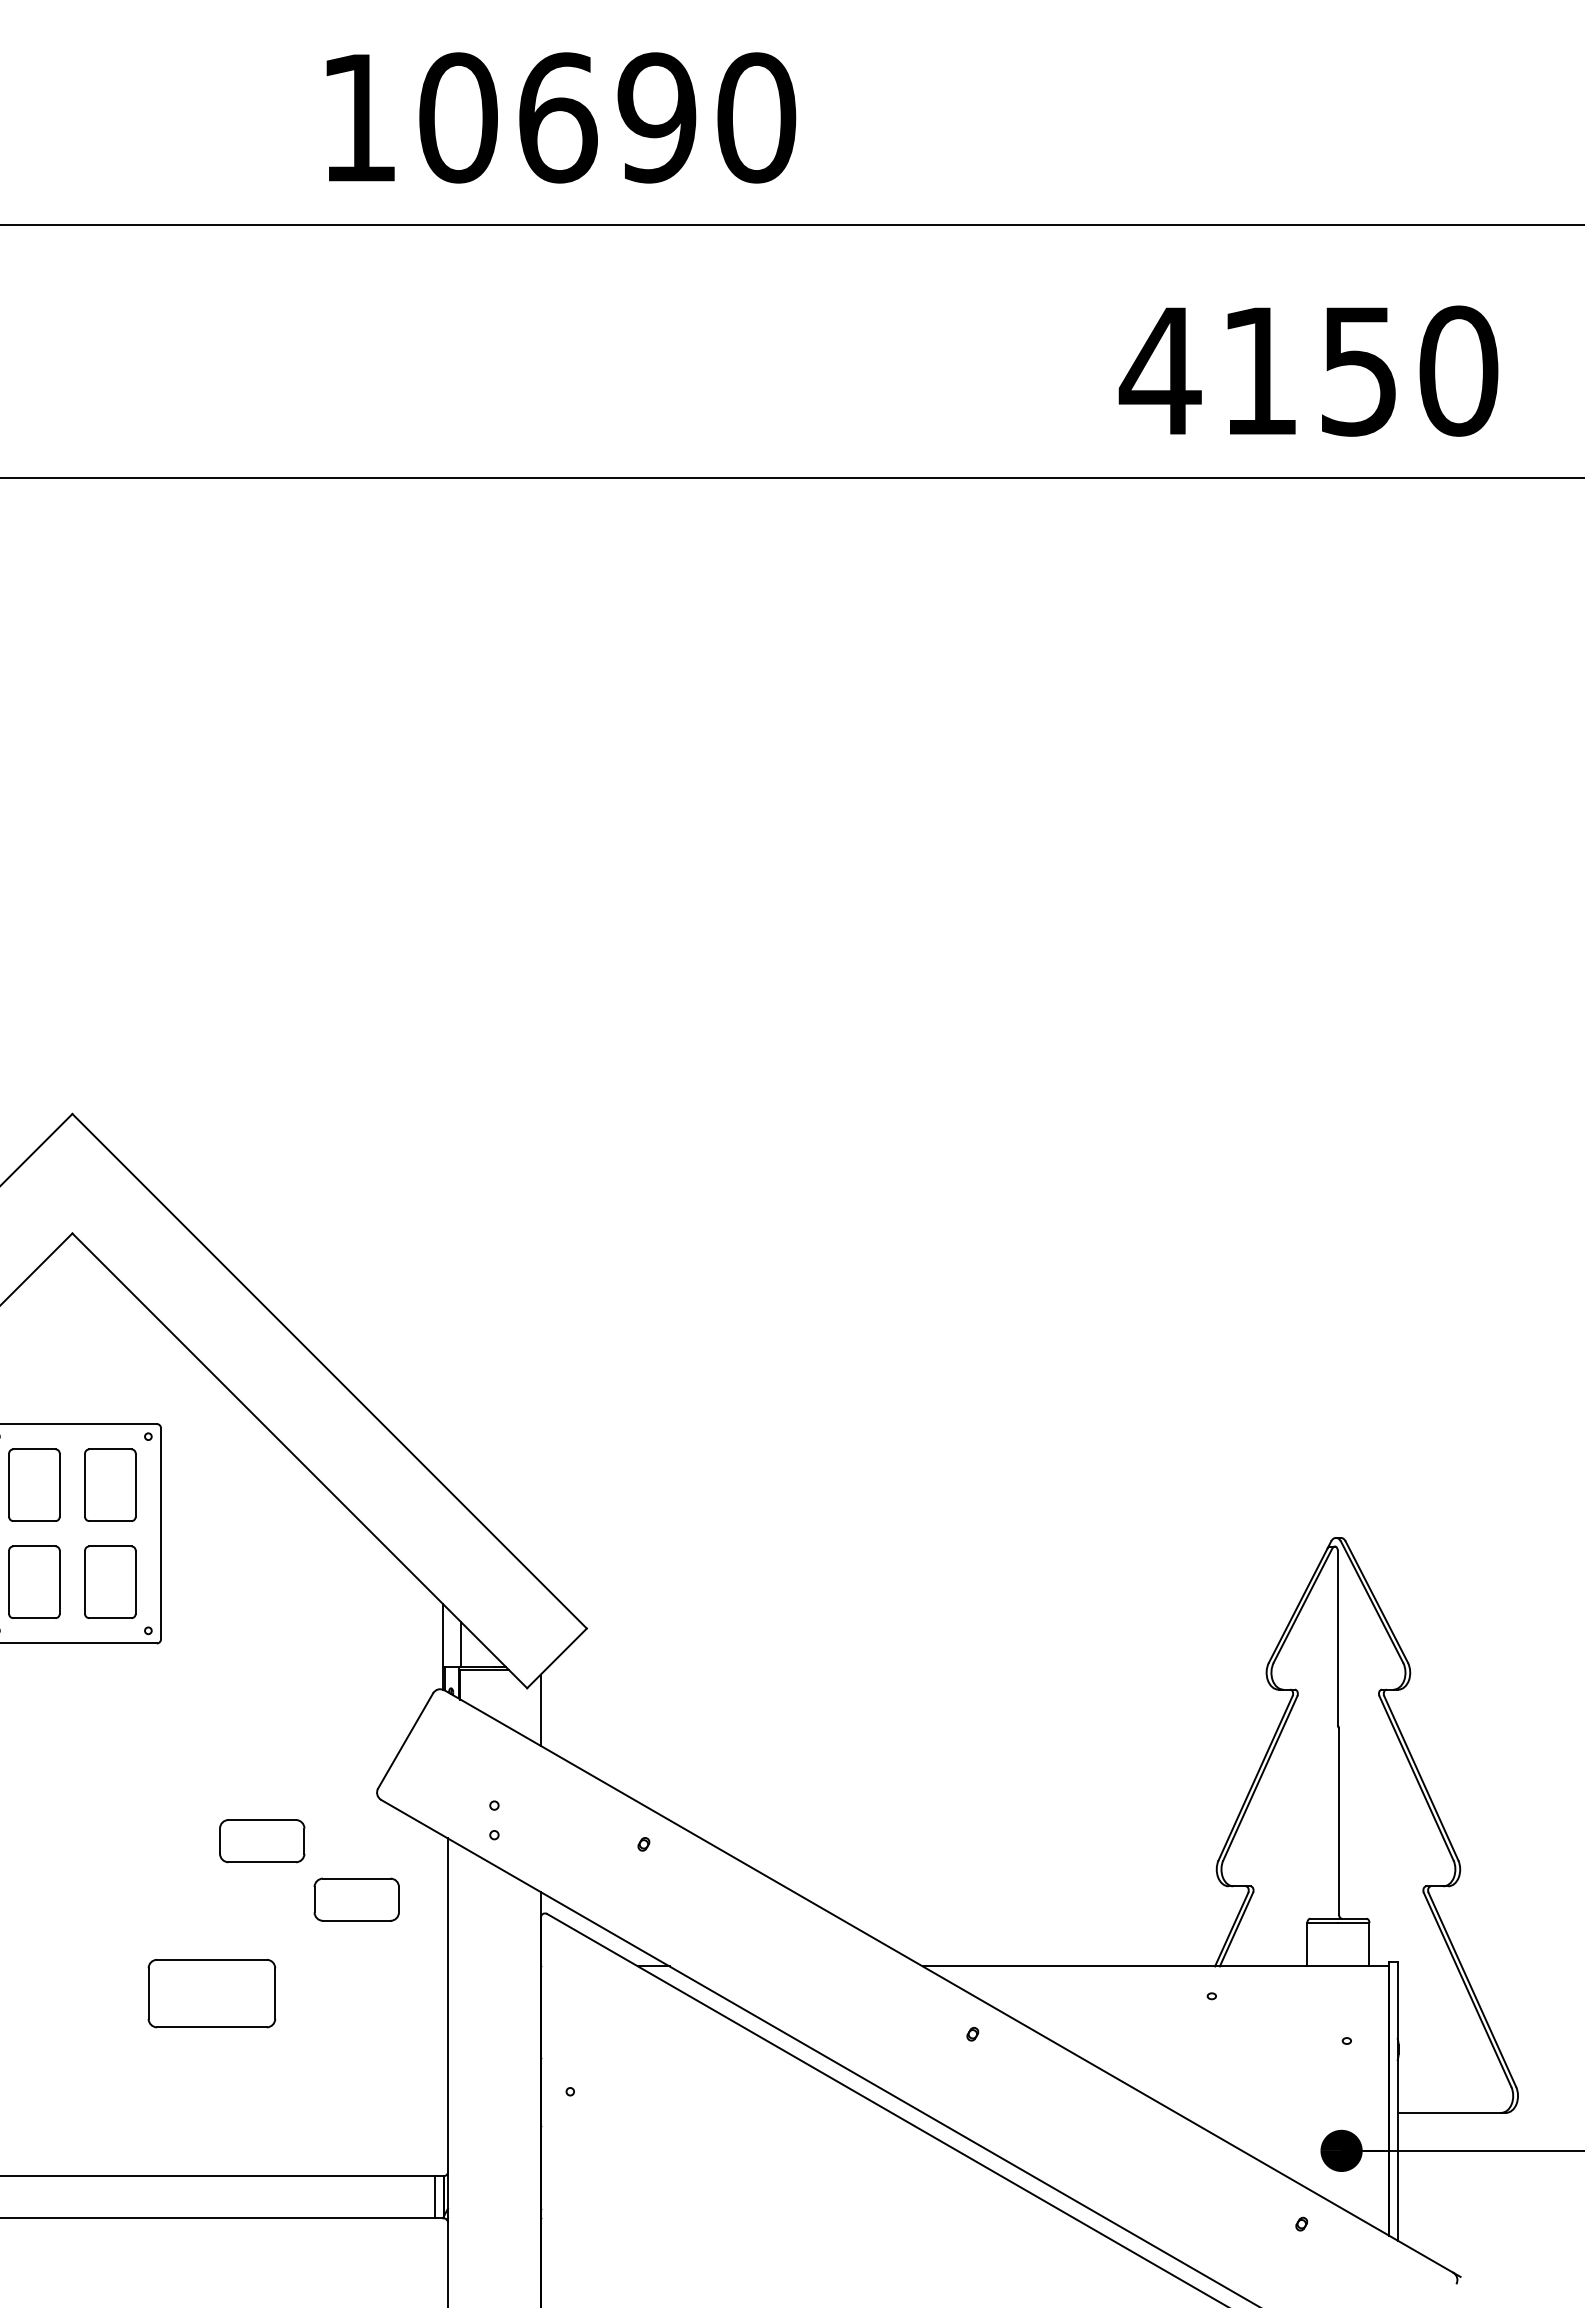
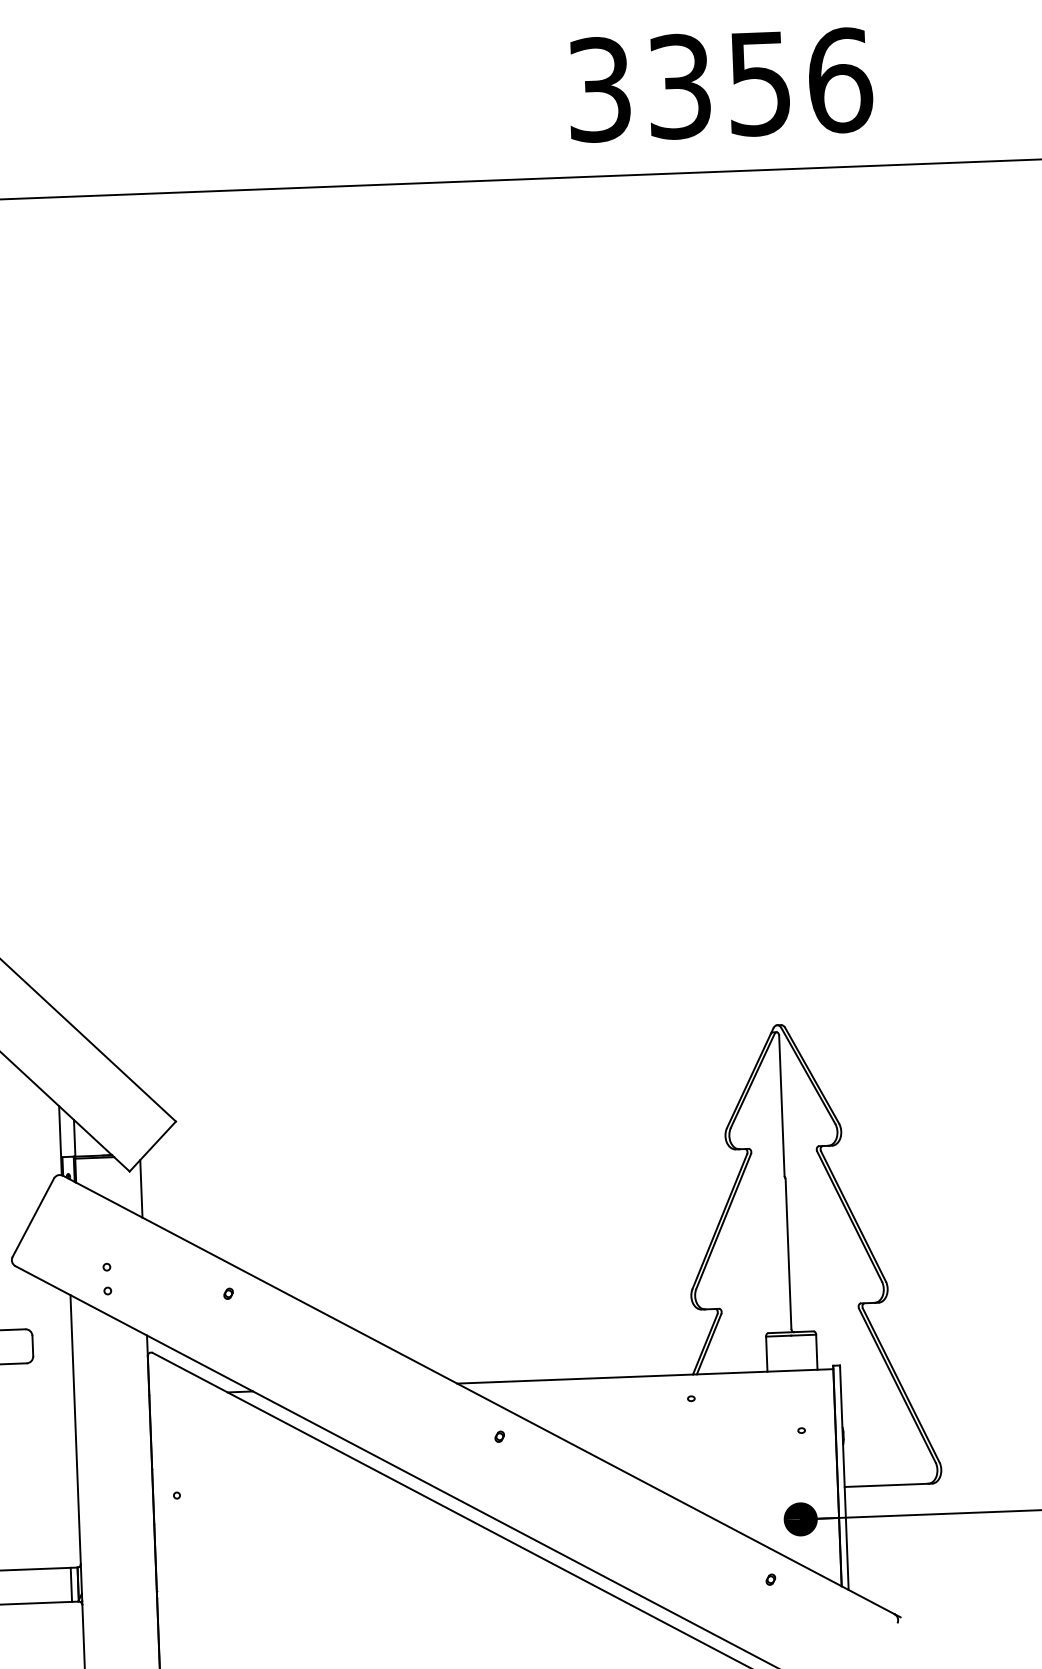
text: (1308, 370) -> (718, 84), 4150 -> 3356

